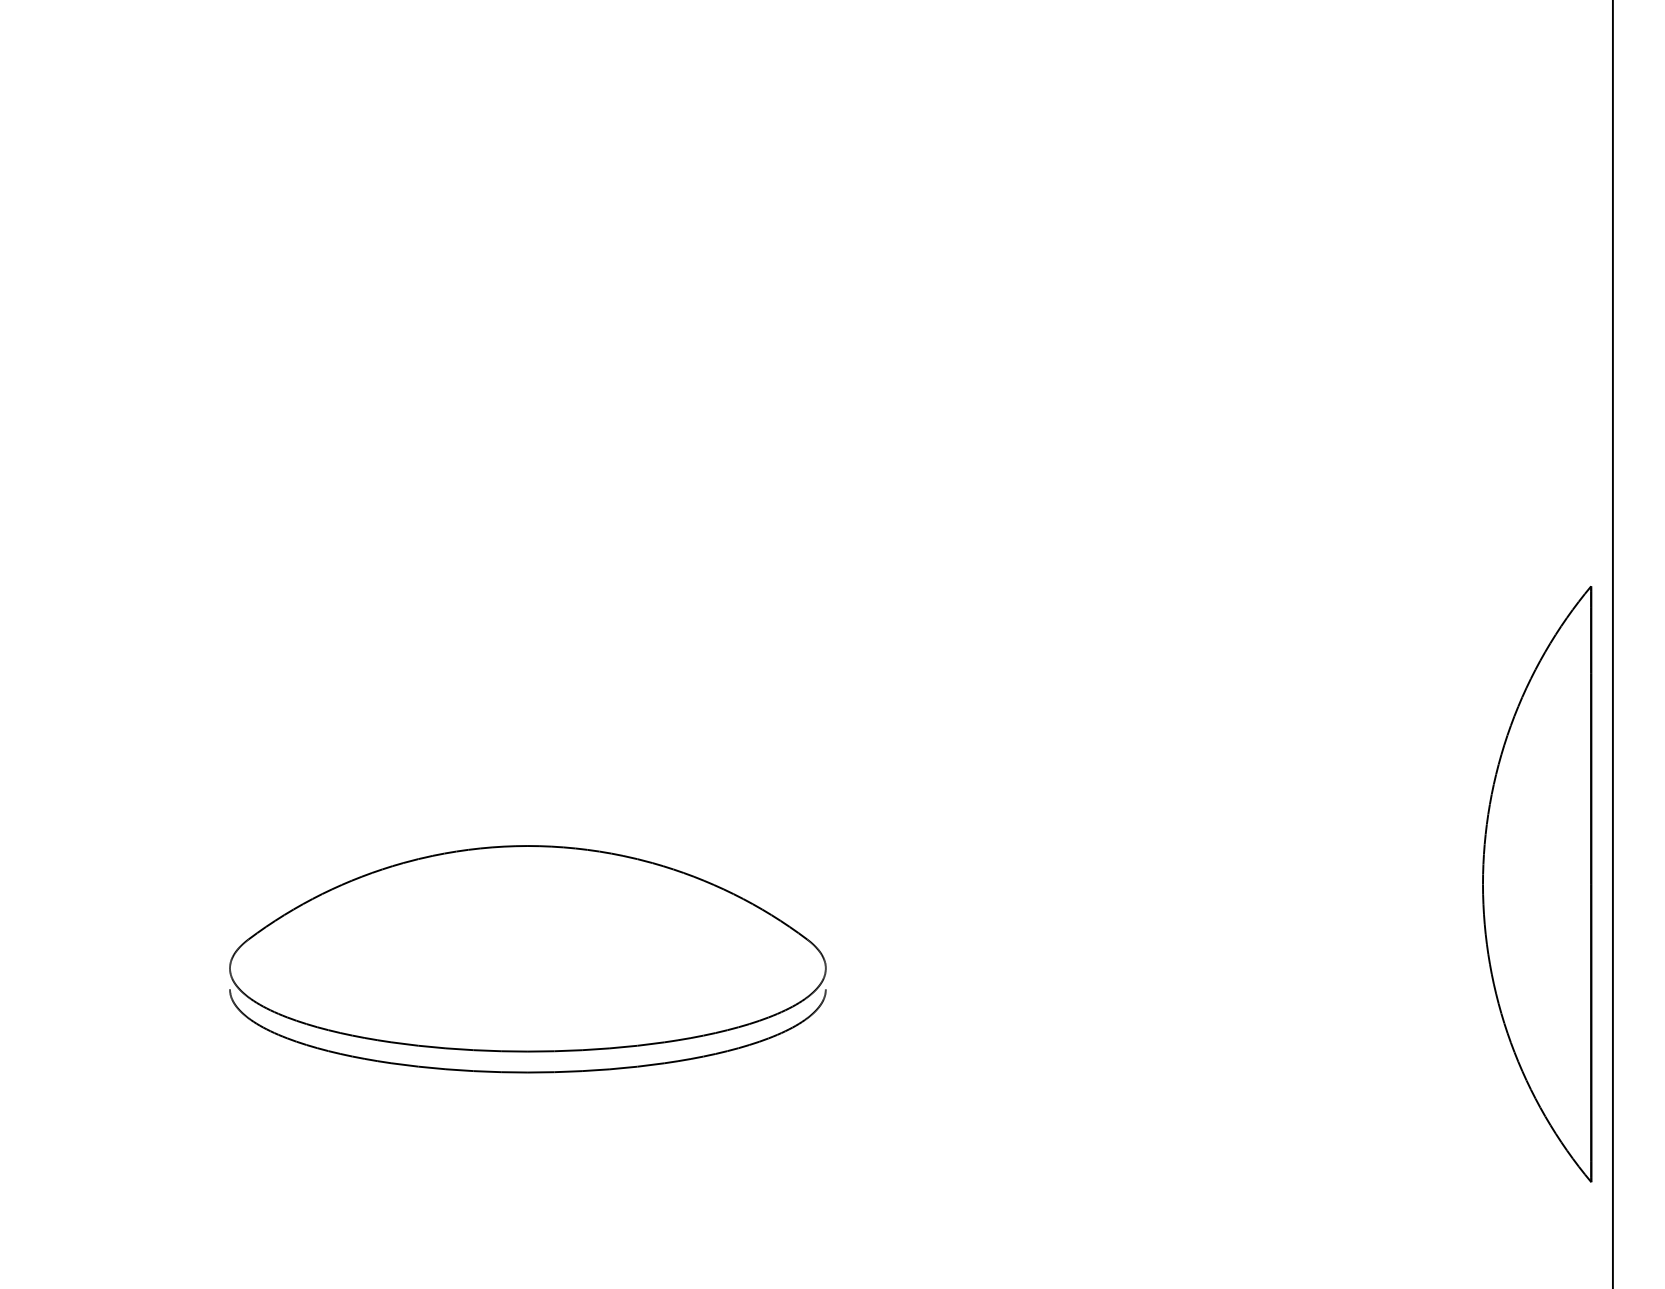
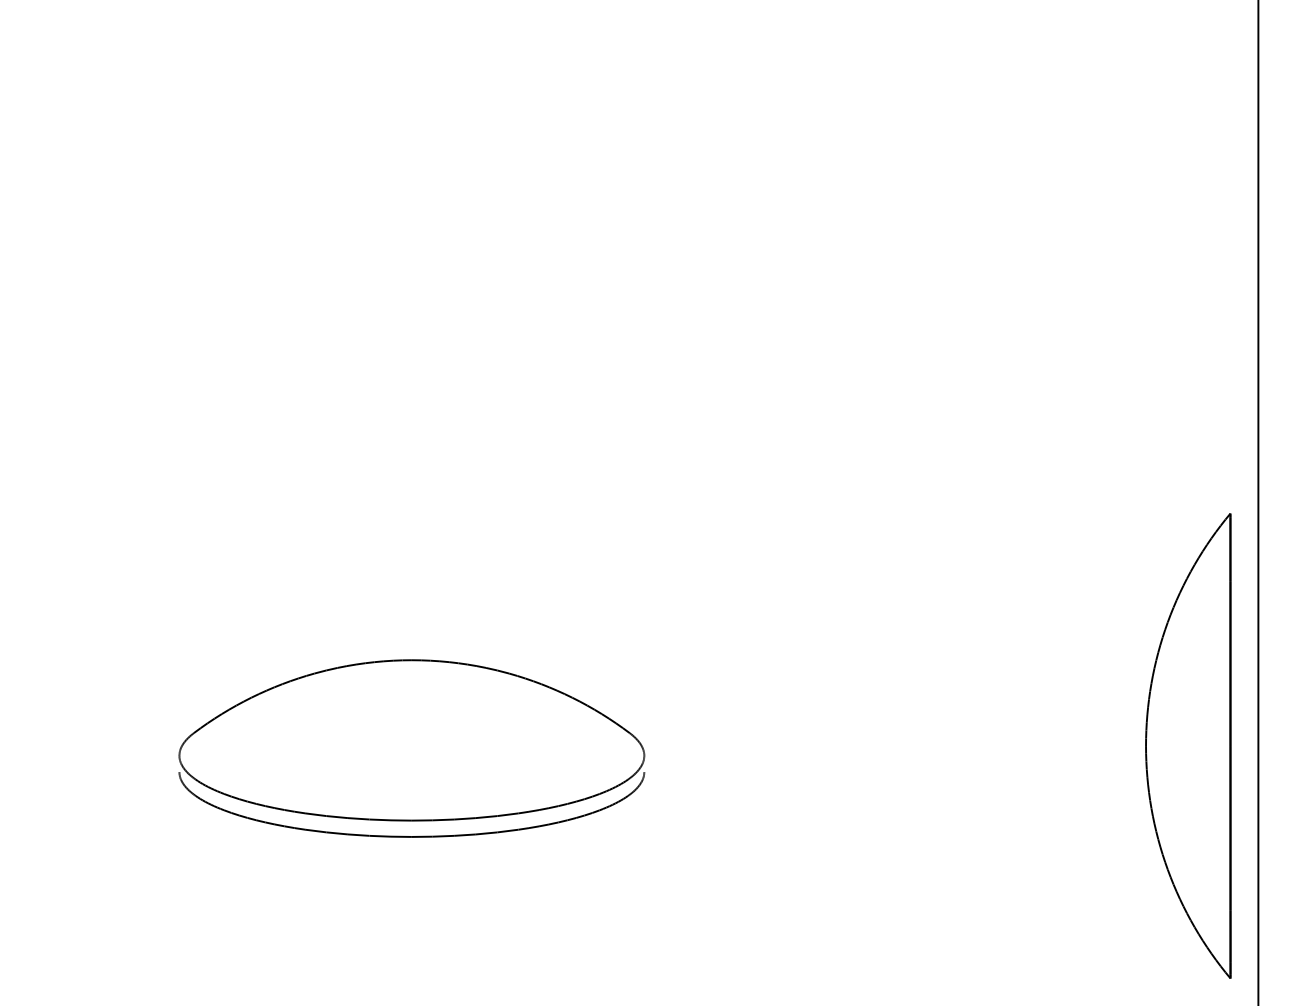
part: (1537, 883) -> (1188, 745), moved

